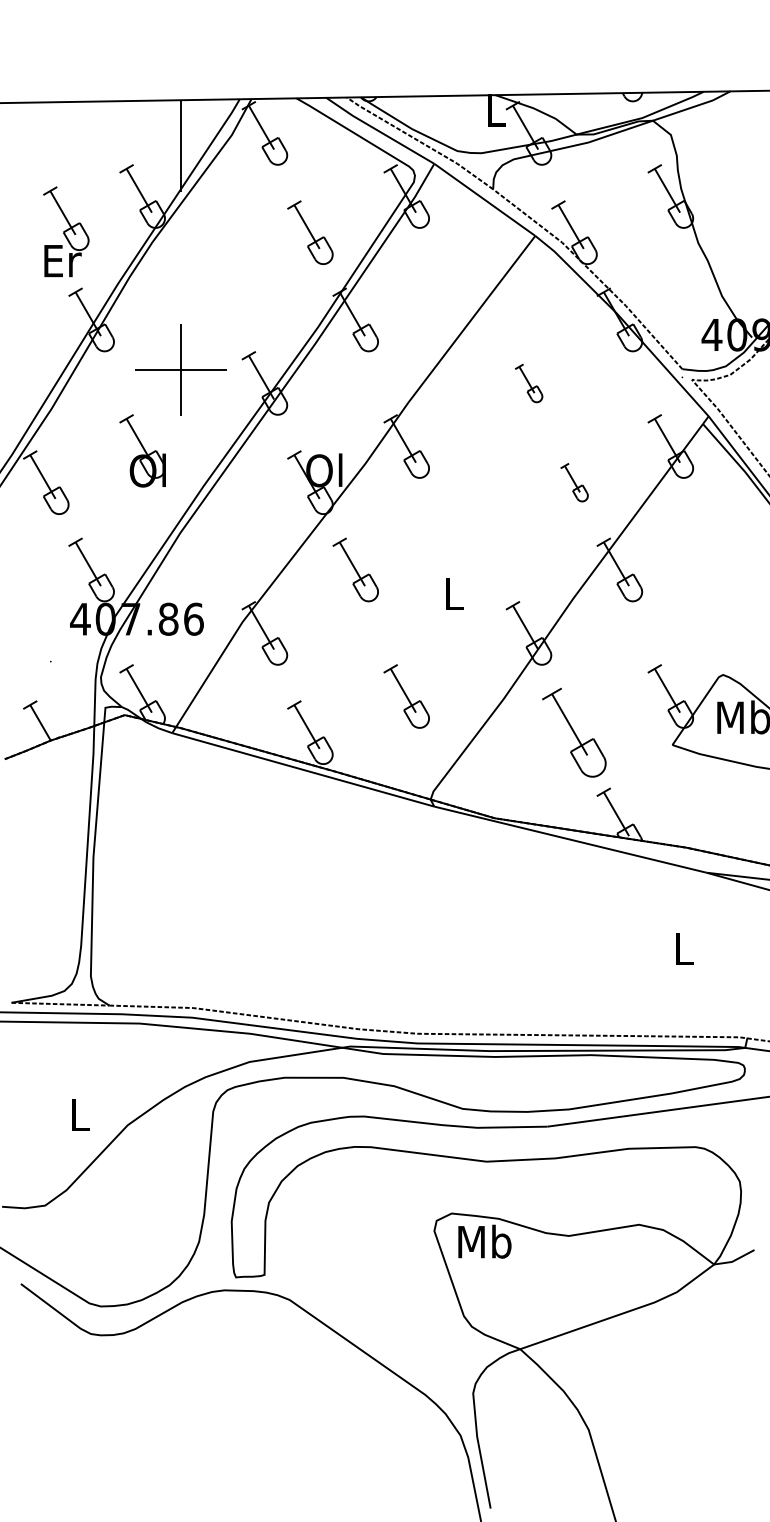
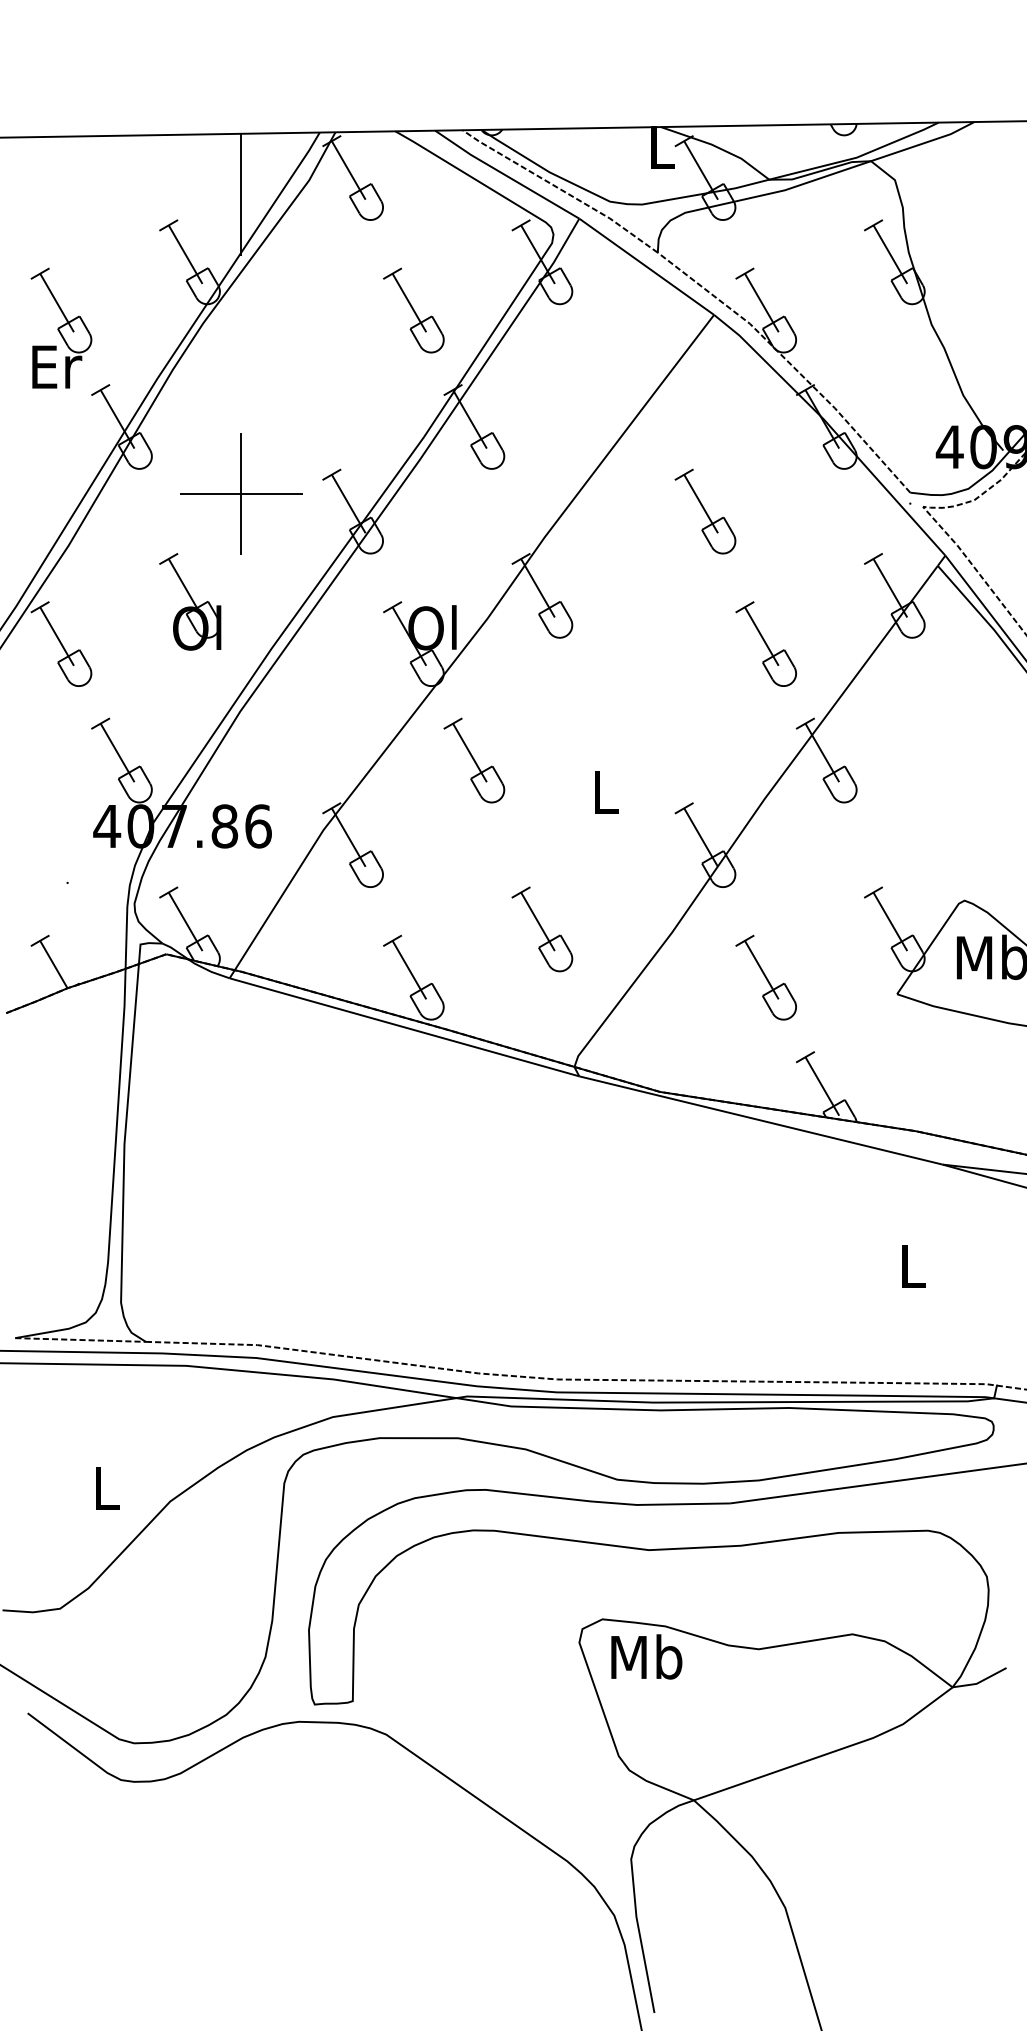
part: (66, 231) -> (61, 327), moved
part: (528, 383) -> (704, 511), size x1.67
part: (574, 482) -> (766, 643), size x1.67
part: (574, 732) -> (766, 977), size x0.71

